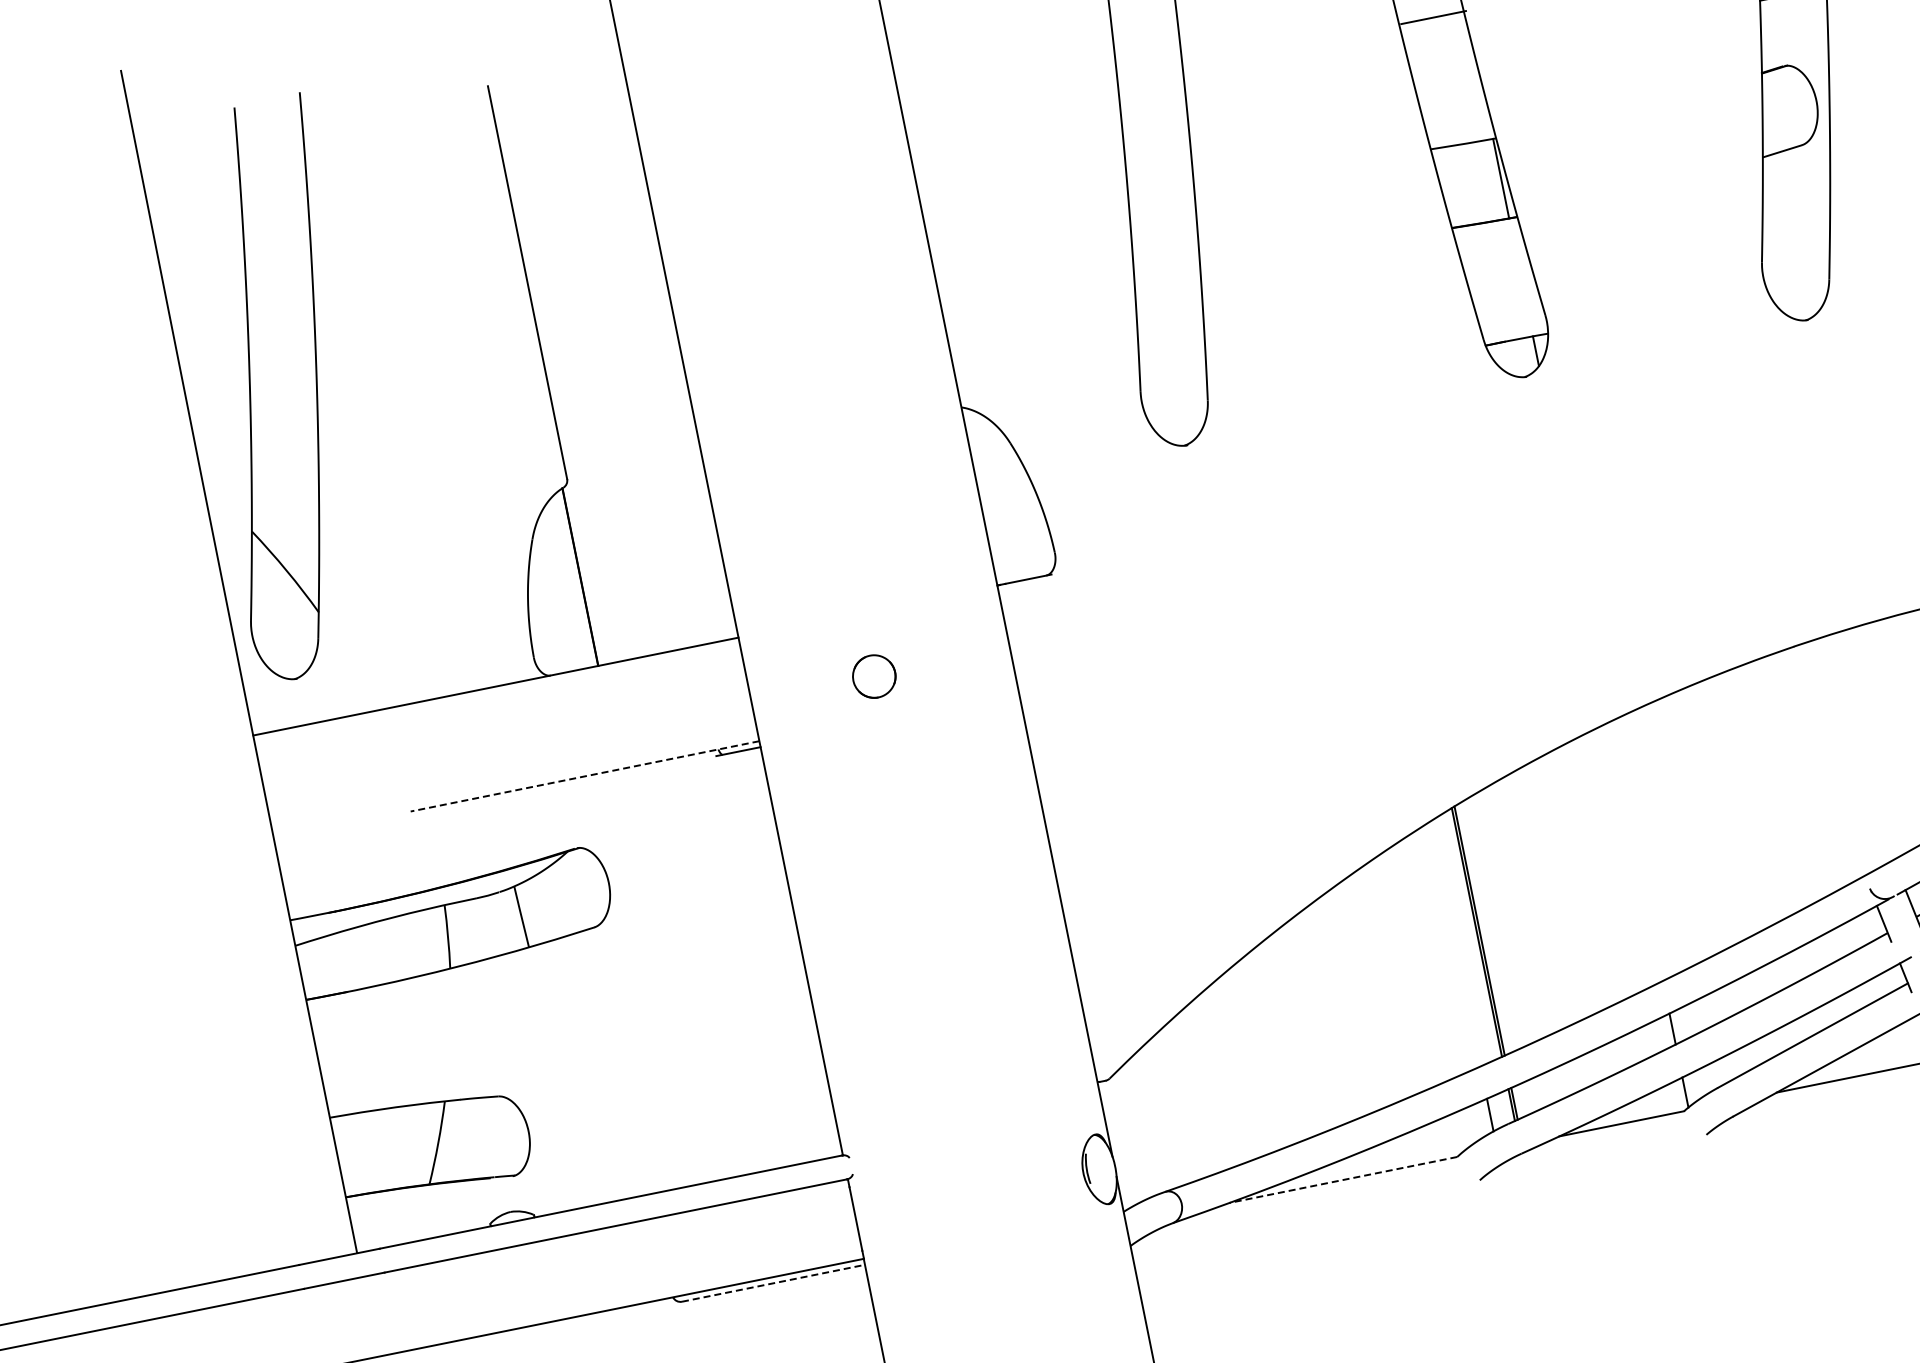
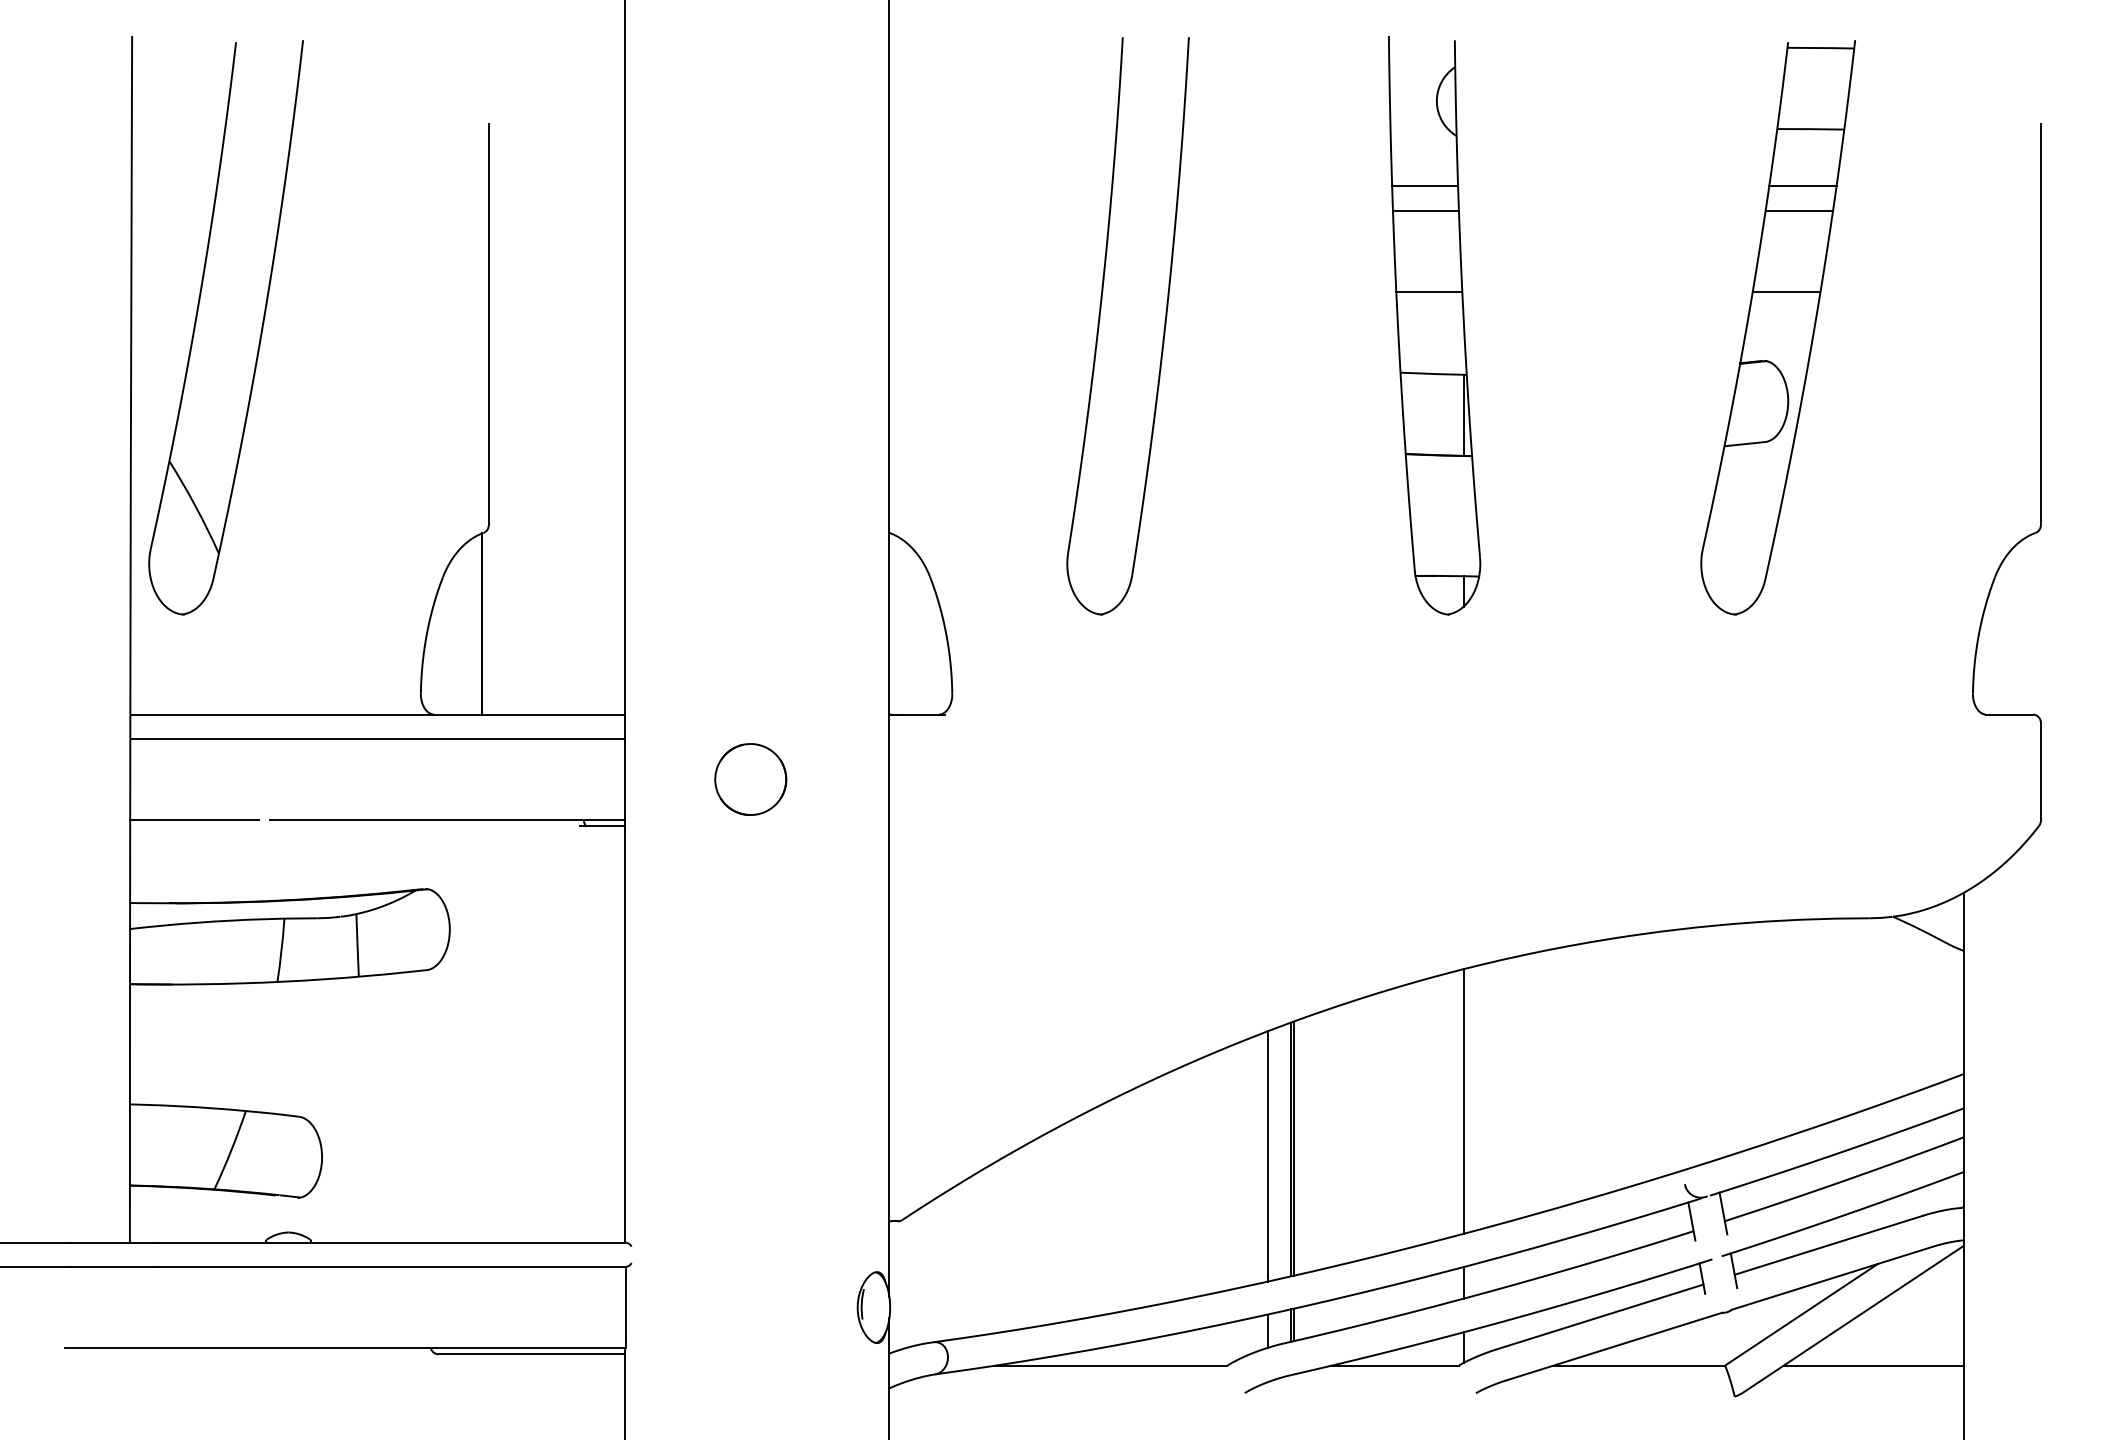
line: (1433, 17) -> (1429, 292), moved
part: (251, 391) -> (196, 323), moved
part: (873, 676) -> (750, 779), size x1.67
line: (500, 710) -> (377, 738), added
line: (585, 776) -> (447, 820), dashed -> solid
line: (337, 826) -> (194, 820), added
line: (1636, 851) -> (1463, 1101), added
line: (1455, 943) -> (1267, 1156), added
line: (1342, 1179) -> (1110, 1365), dashed -> solid
line: (773, 1283) -> (532, 1354), dashed -> solid

